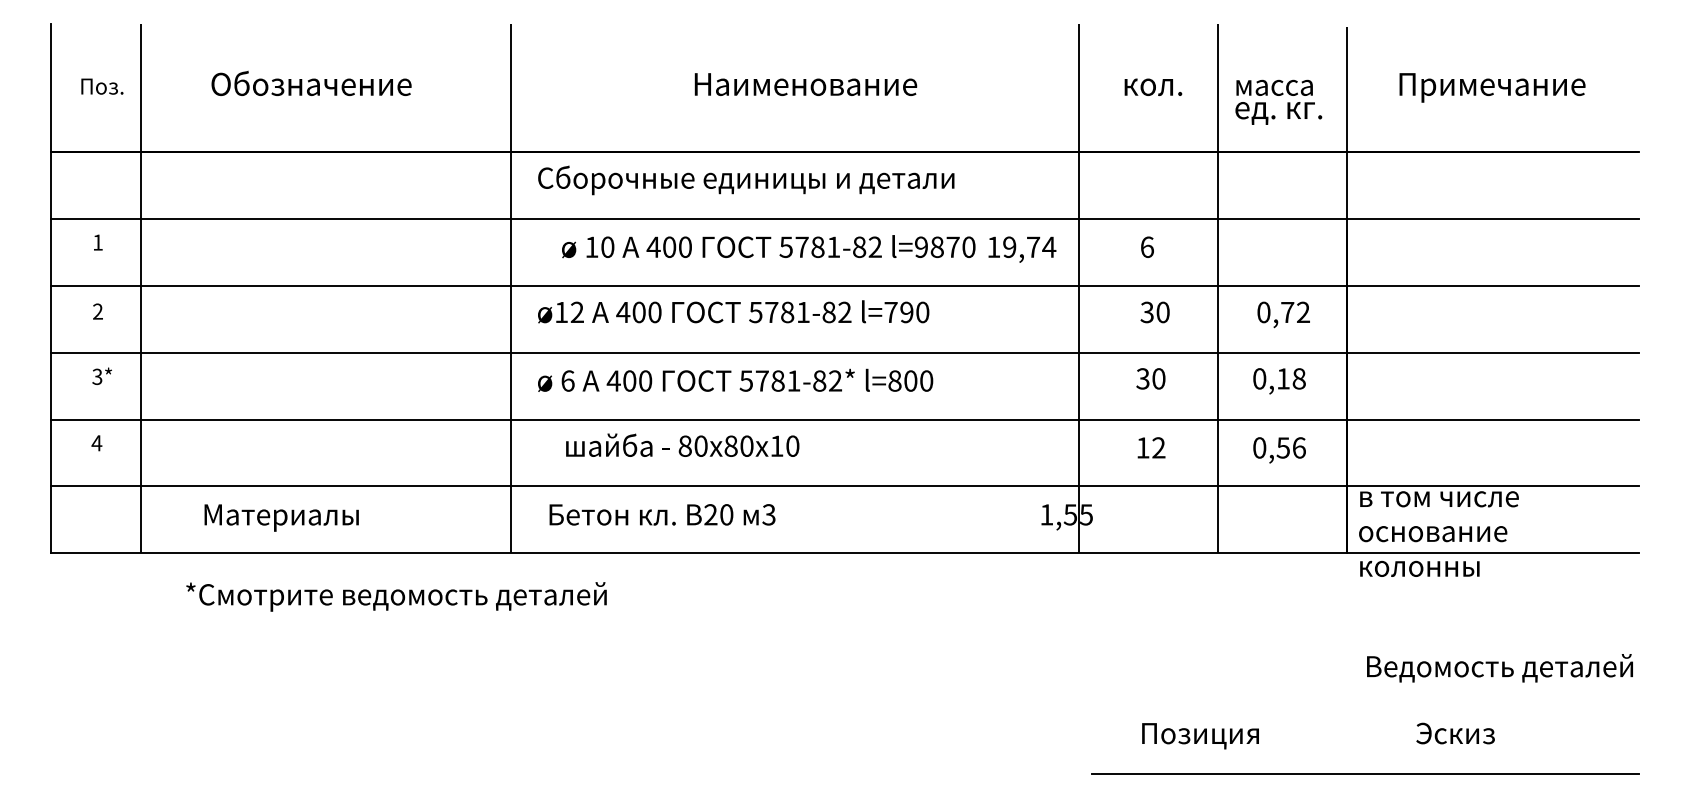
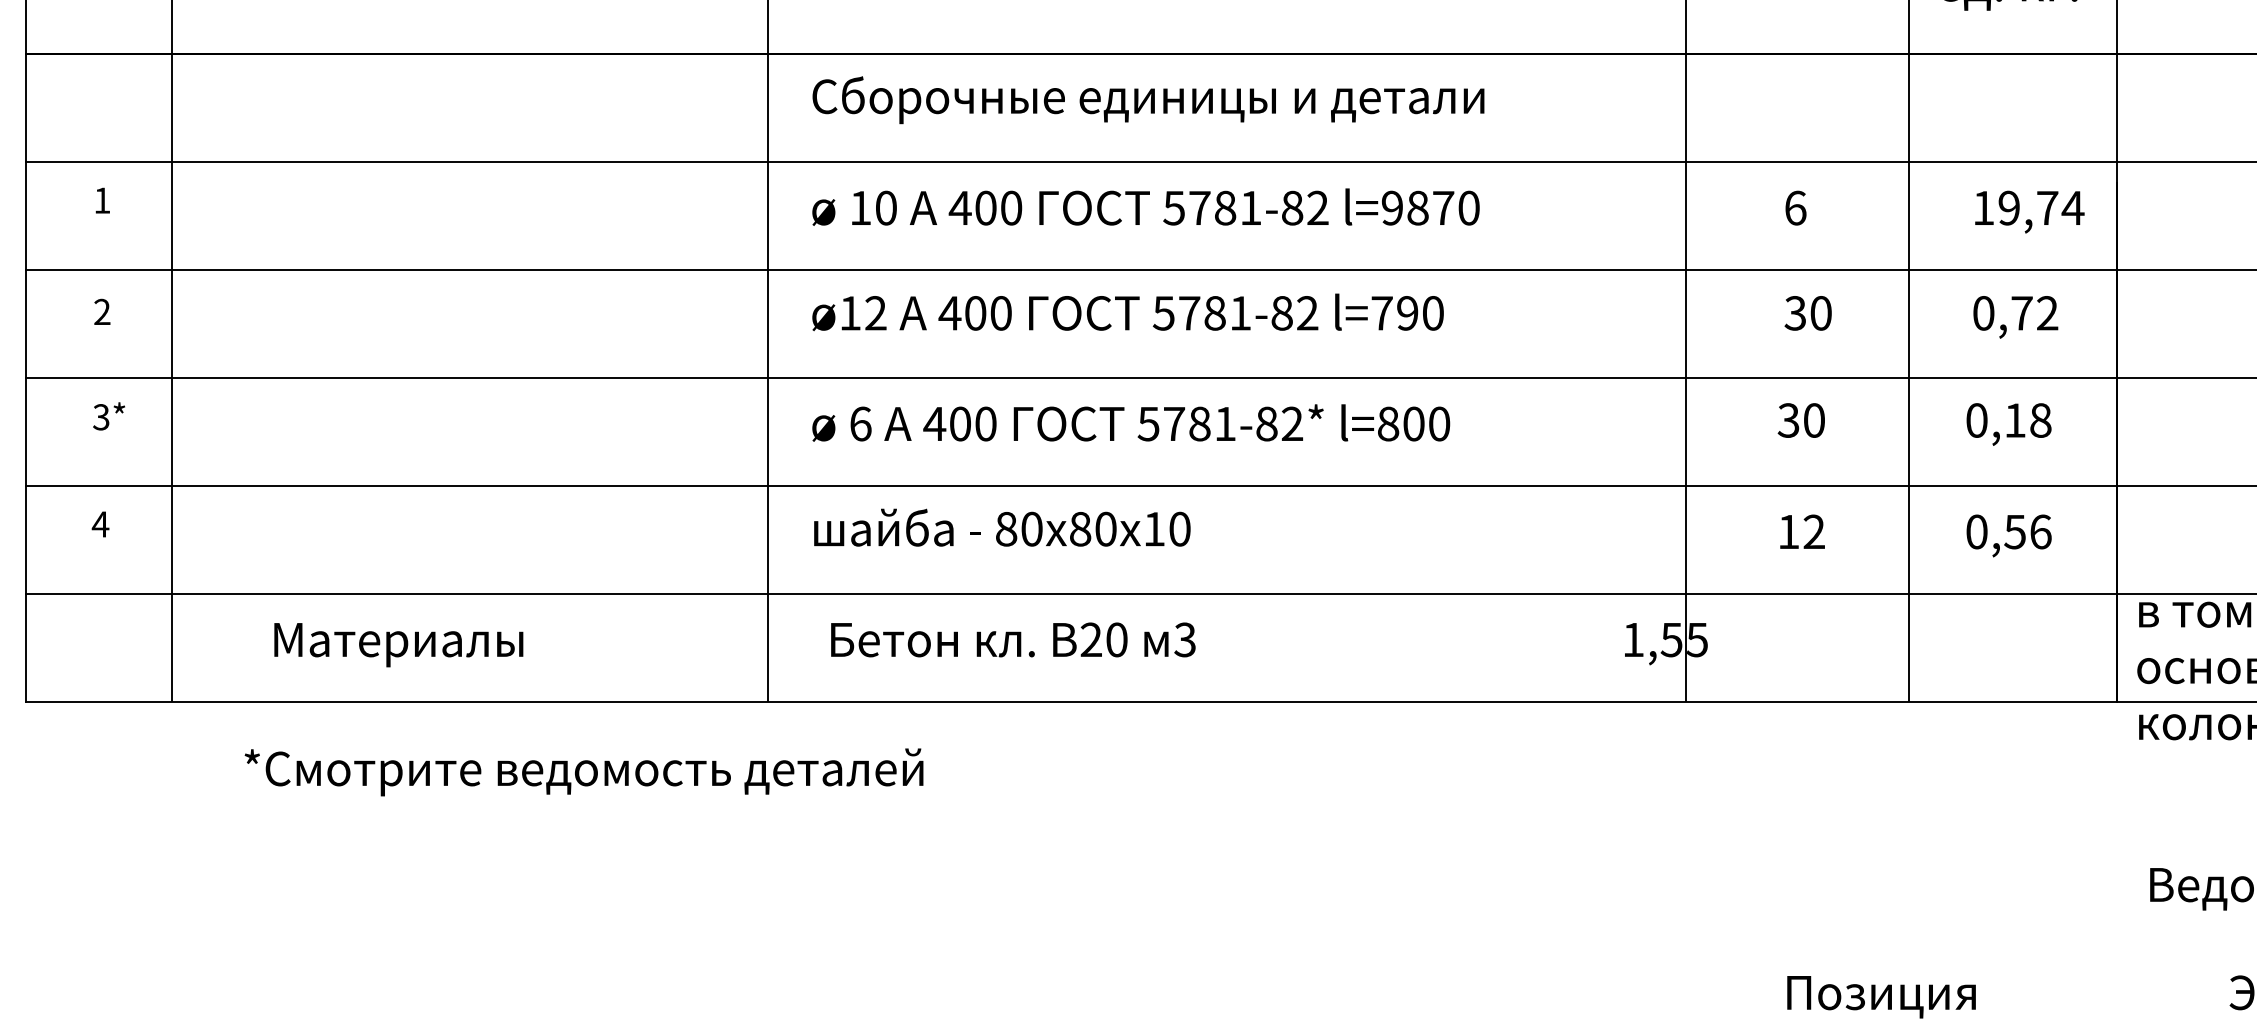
text: (768, 246) -> (1145, 206), moved
text: (1022, 249) -> (2029, 211), moved
text: (682, 444) -> (1001, 526), moved

